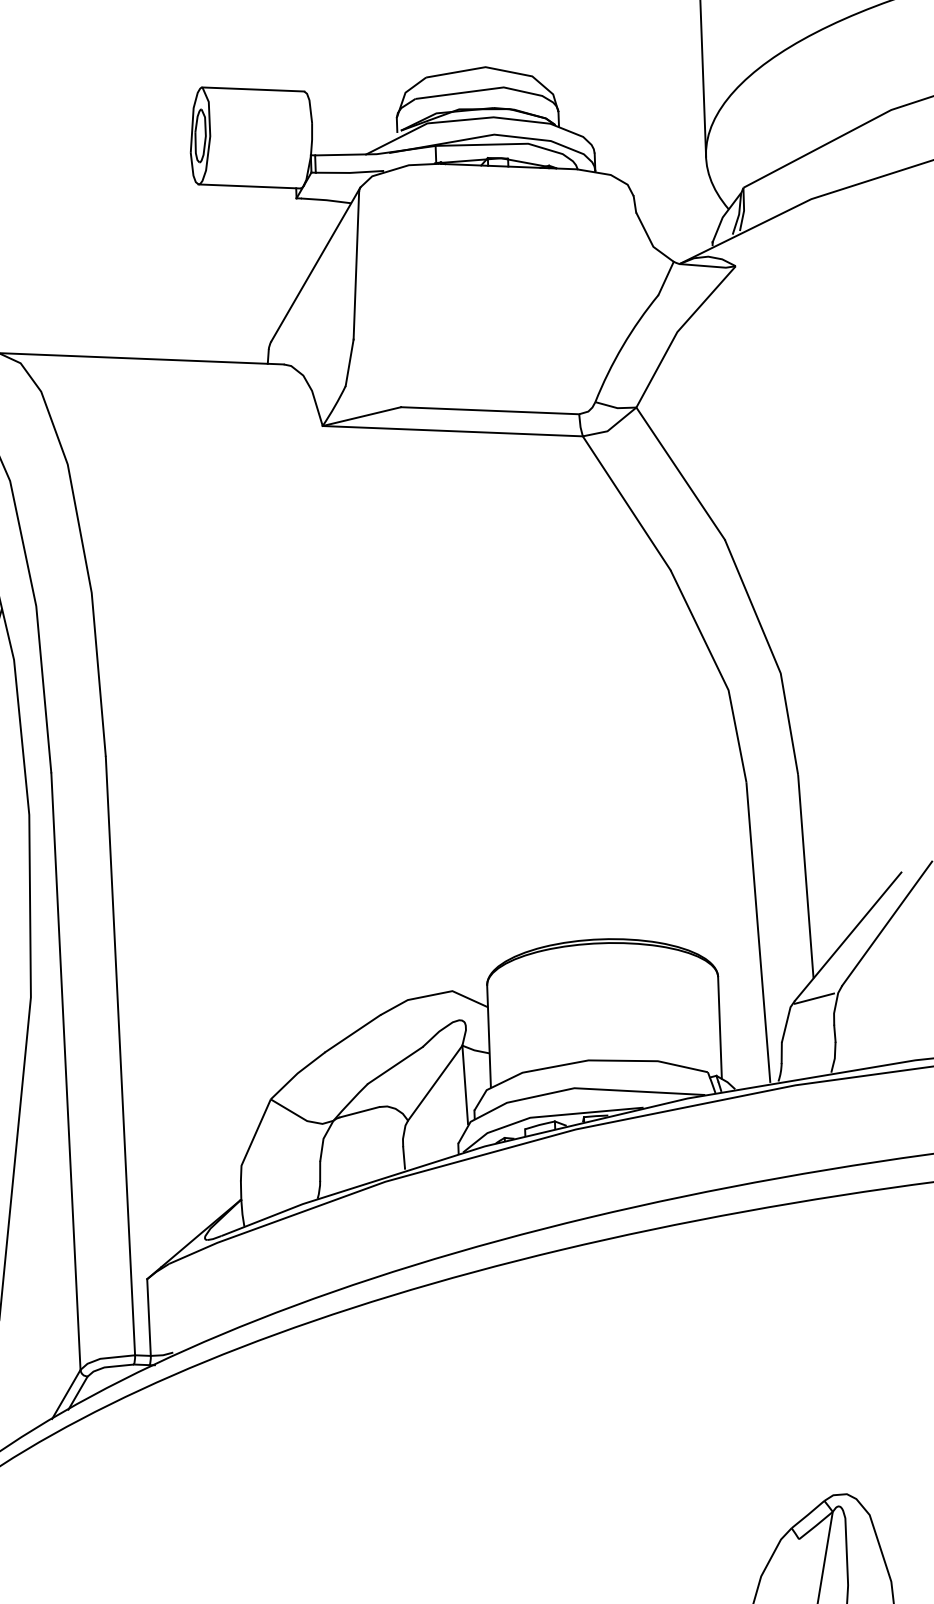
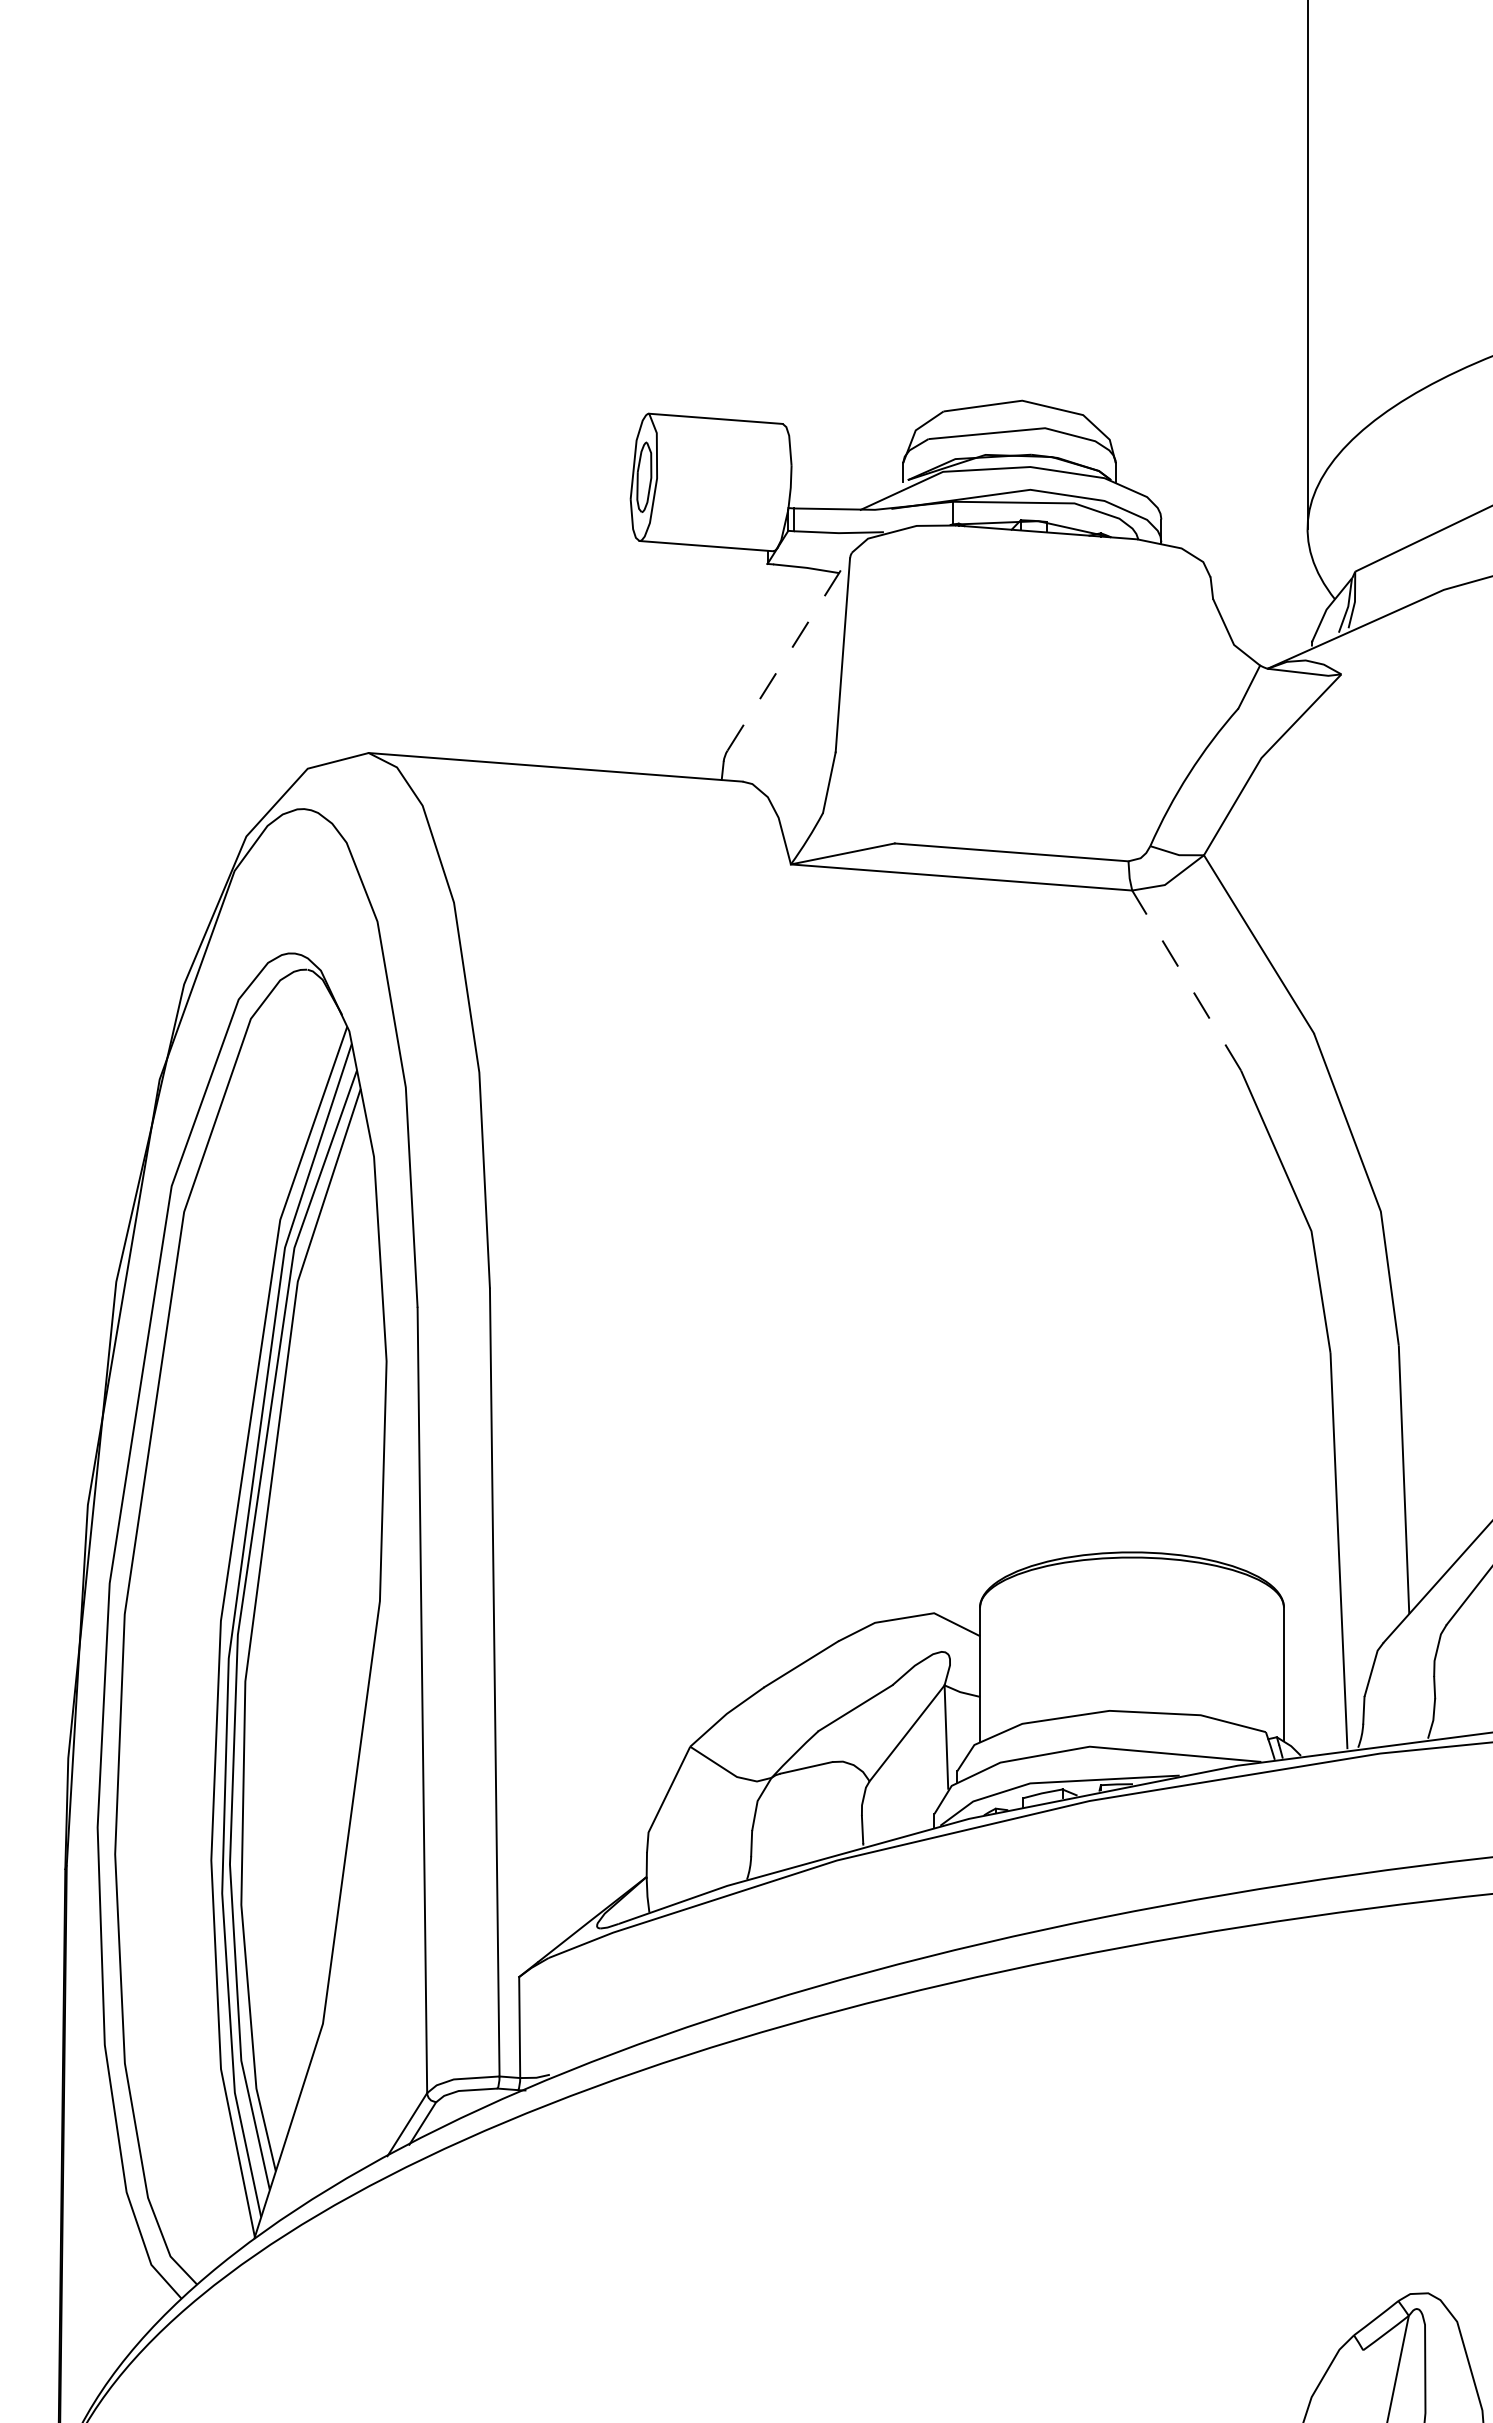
line: (315, 264) -> (789, 651), solid -> dashed
line: (626, 503) -> (1186, 980), solid -> dashed
line: (814, 998) -> (1409, 1640), removed

